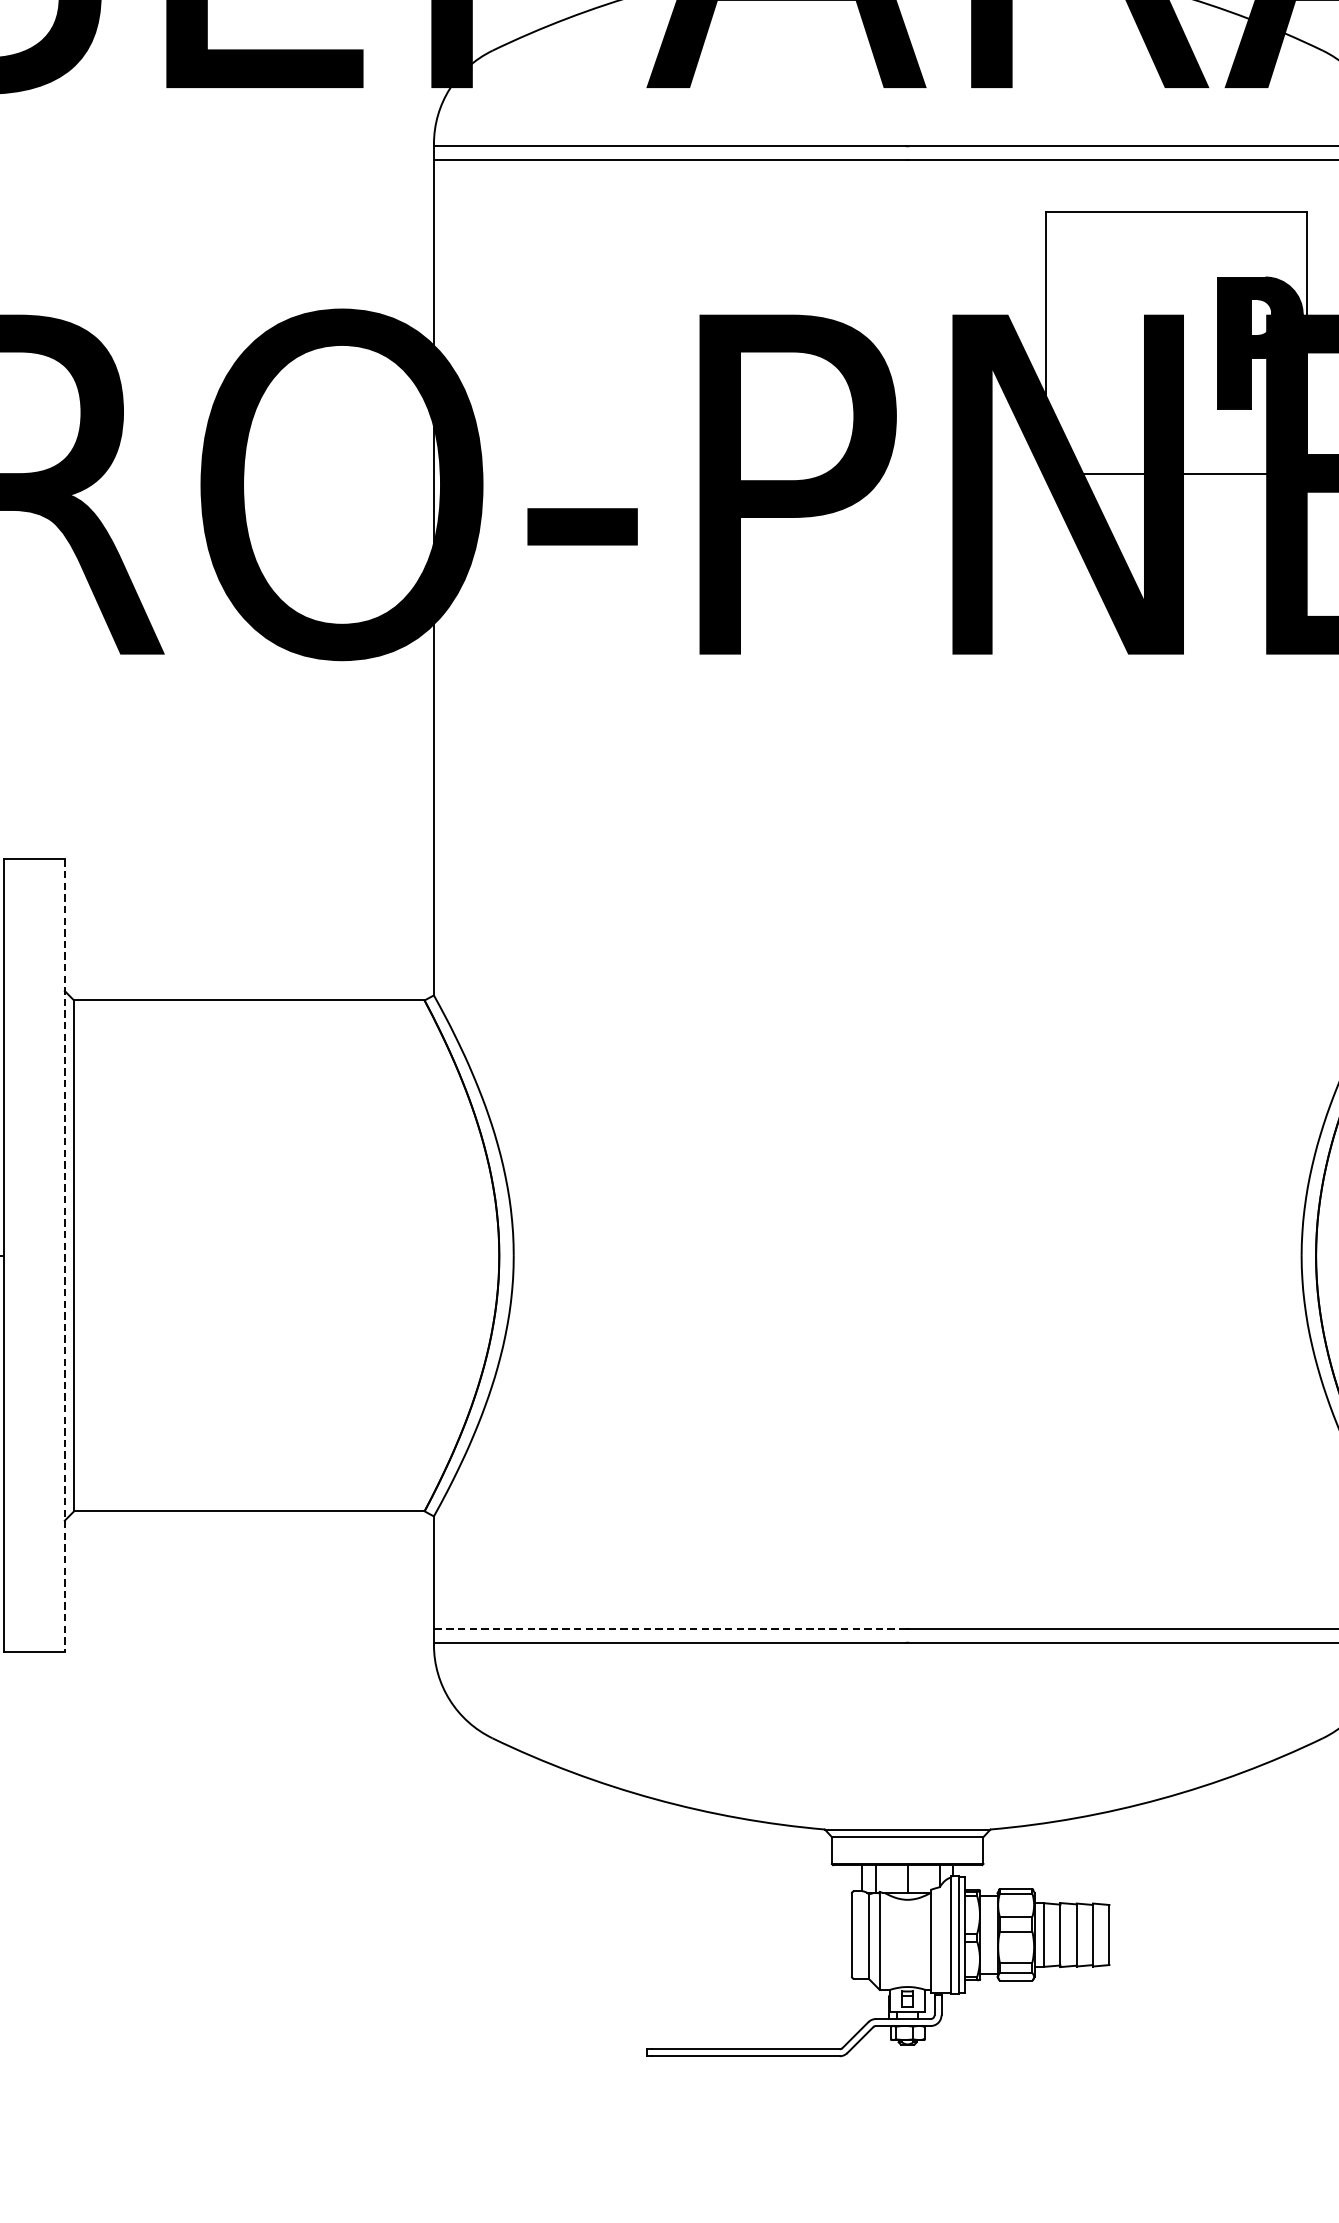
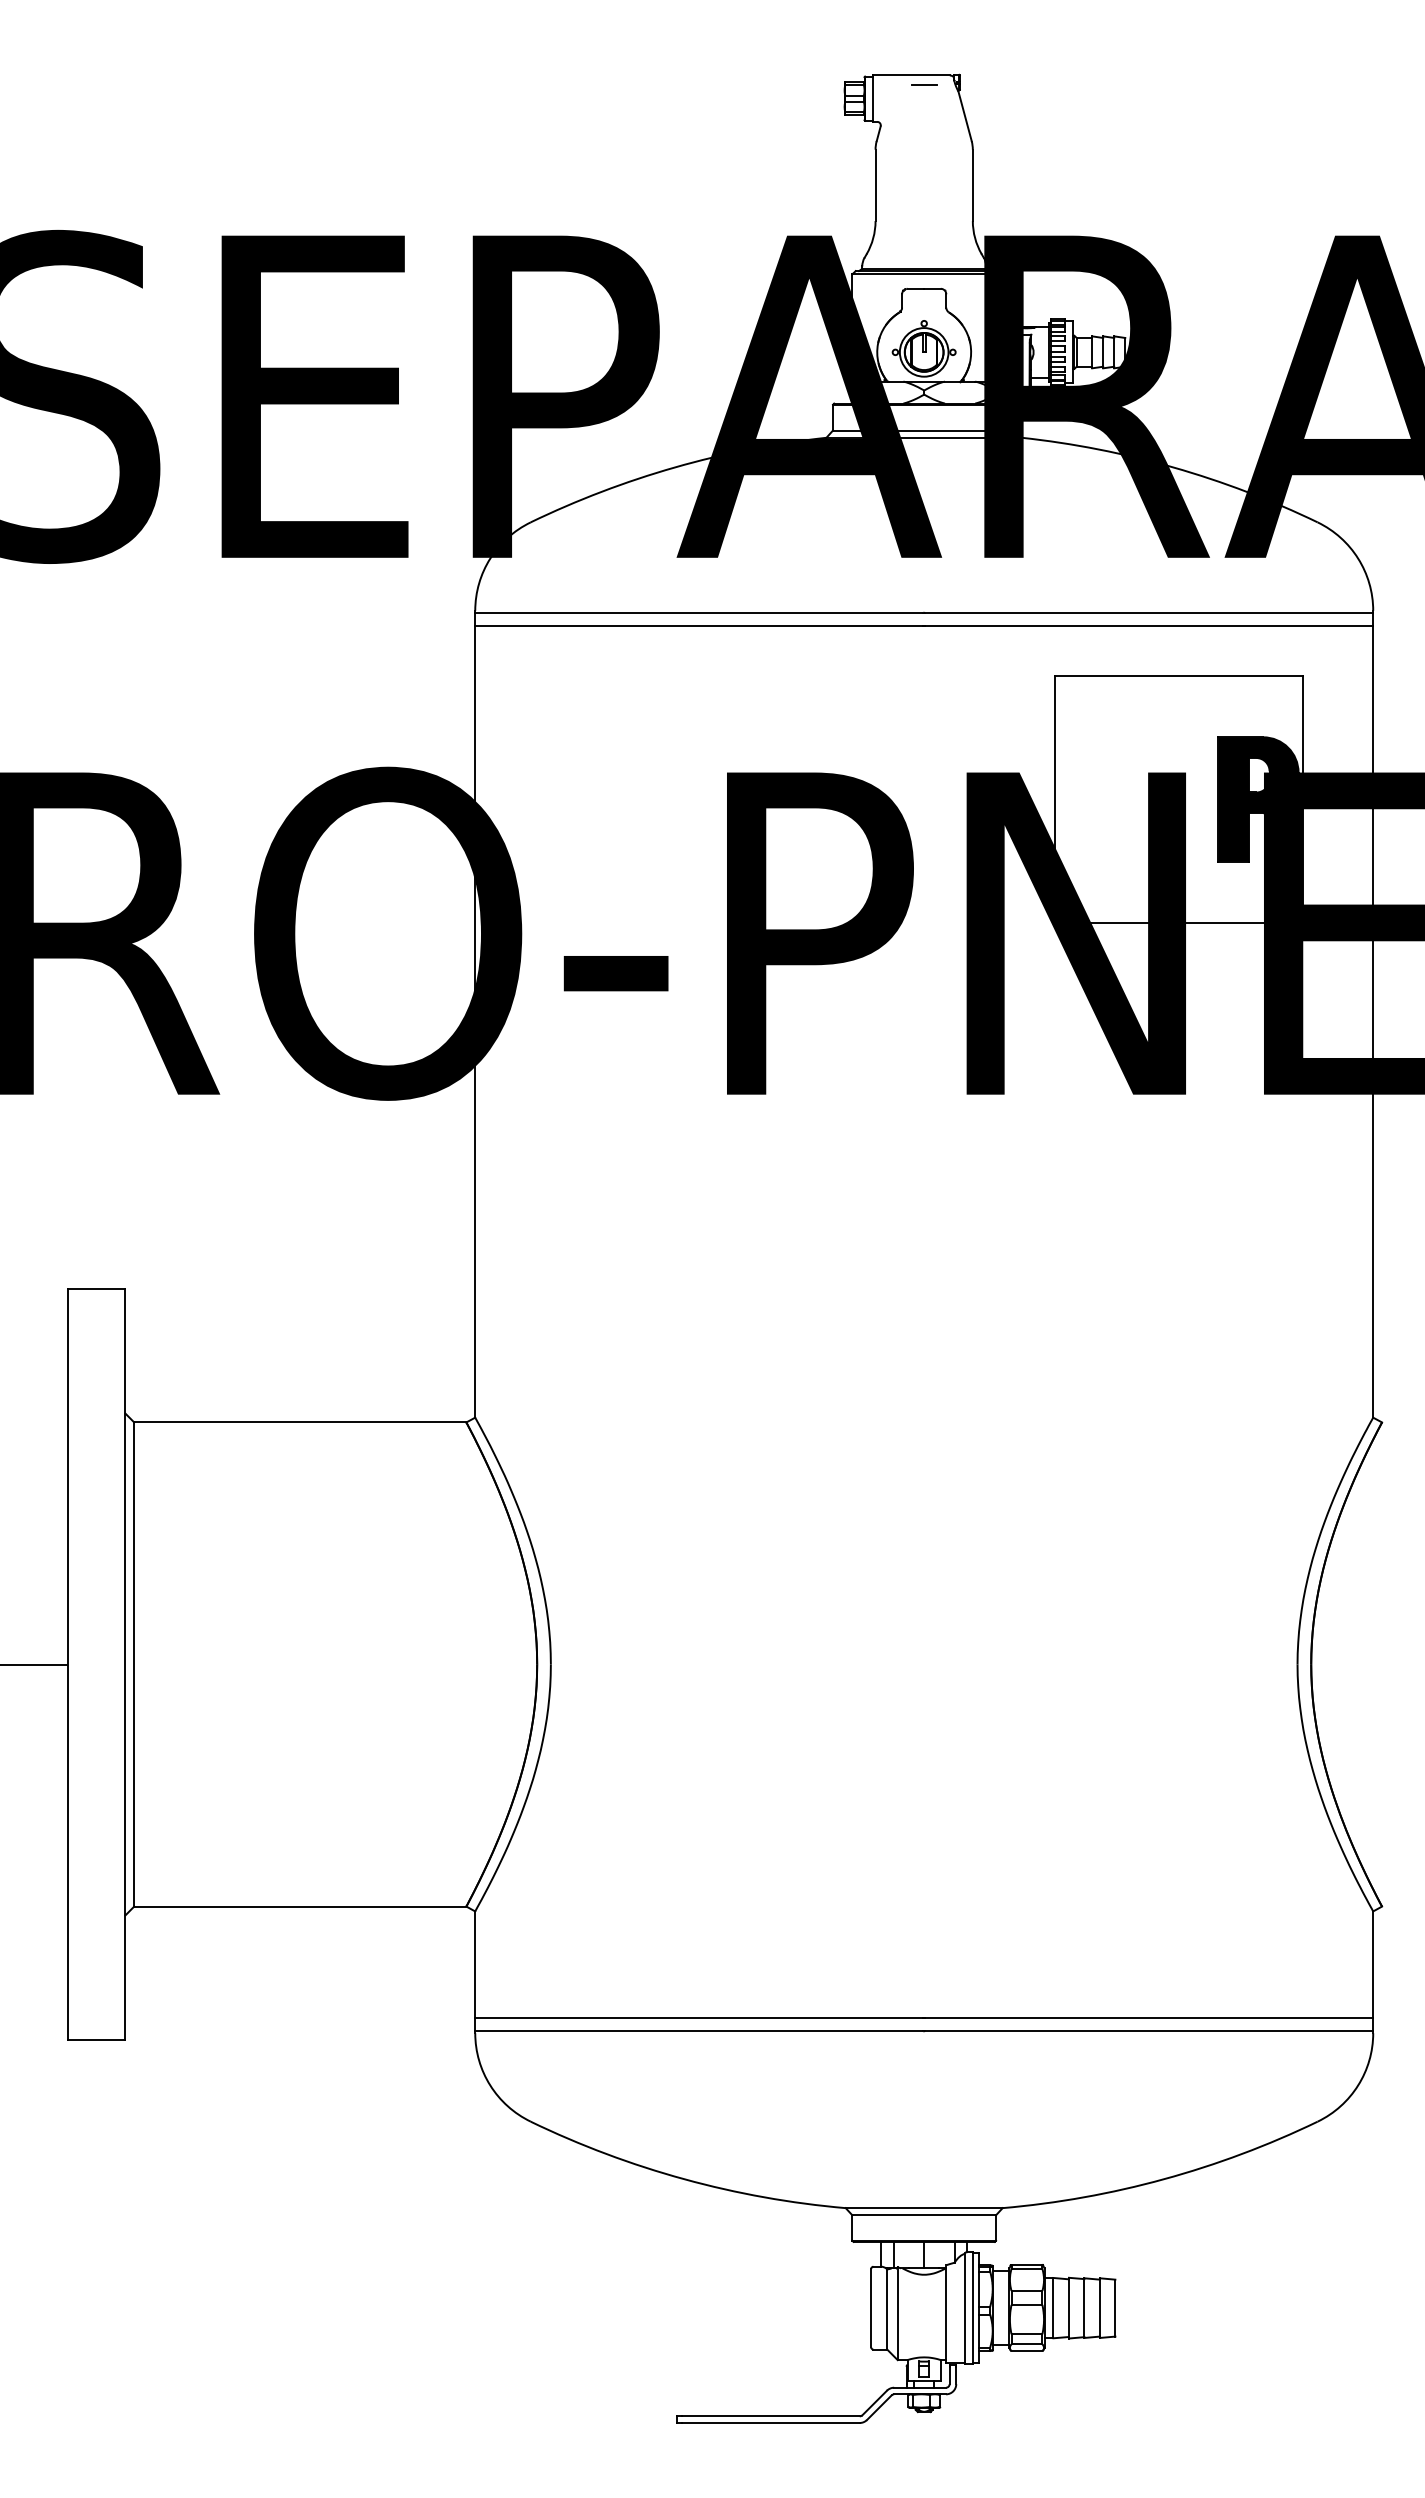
line: (64, 1255) -> (125, 1664), dashed -> solid
line: (670, 1629) -> (699, 2018), dashed -> solid

